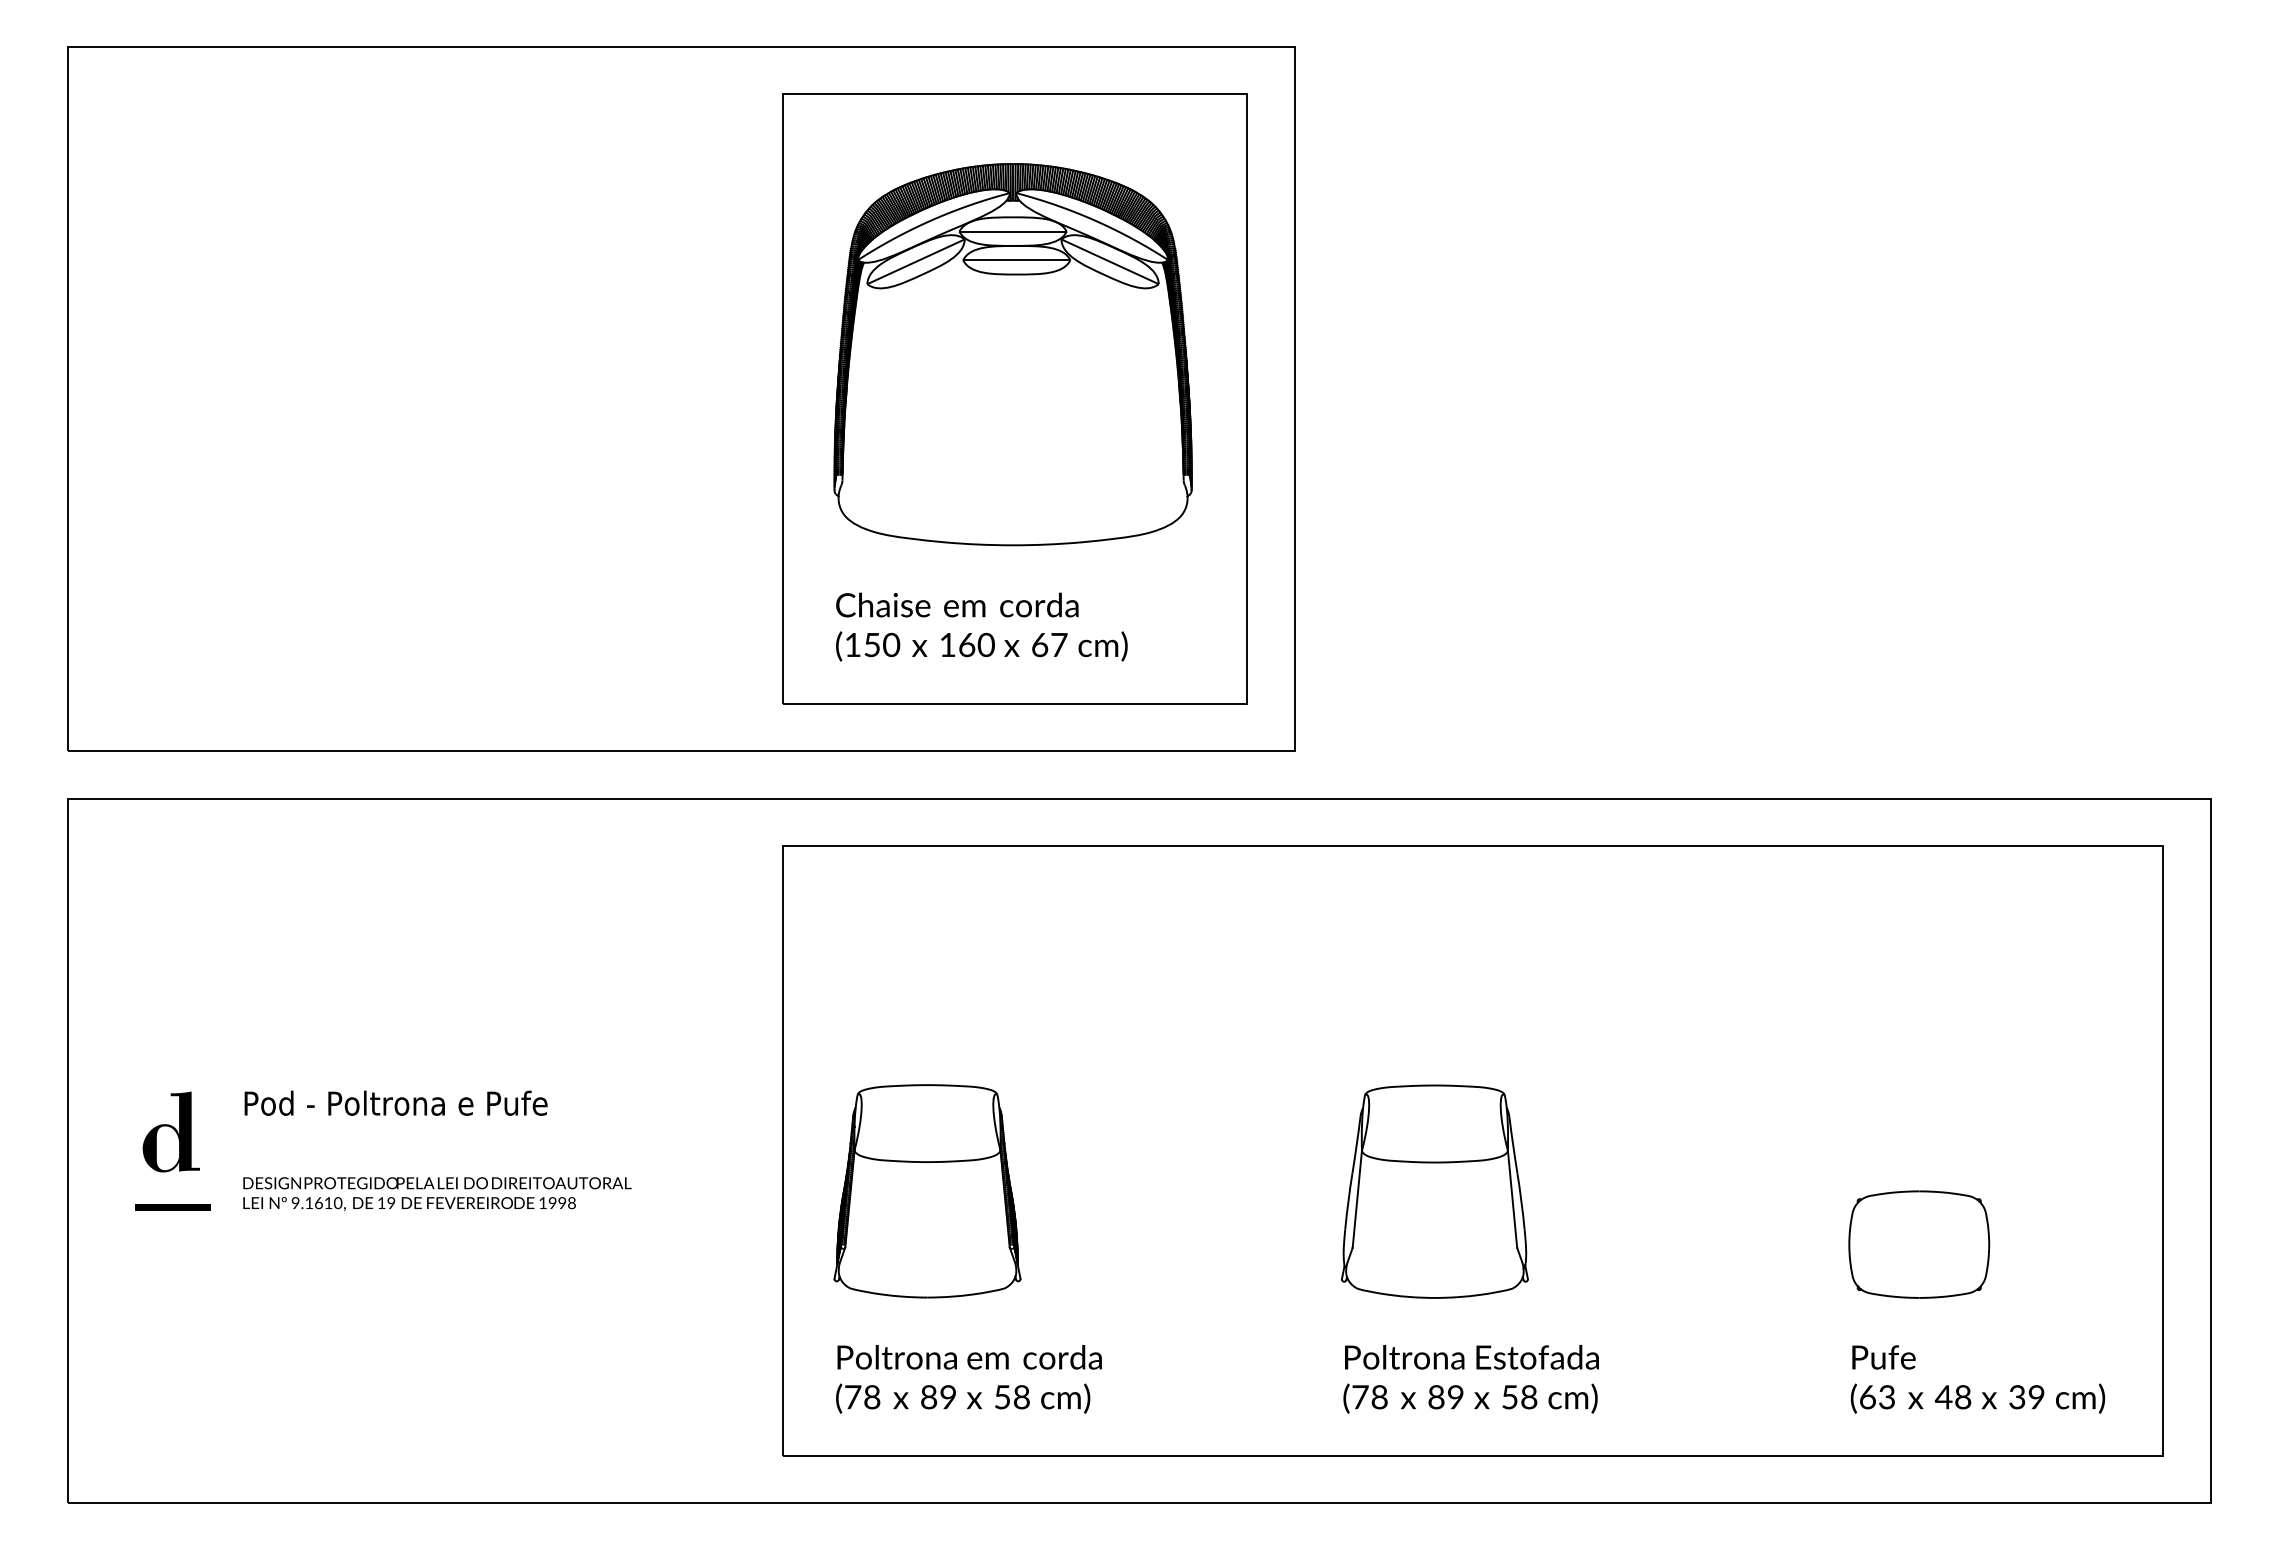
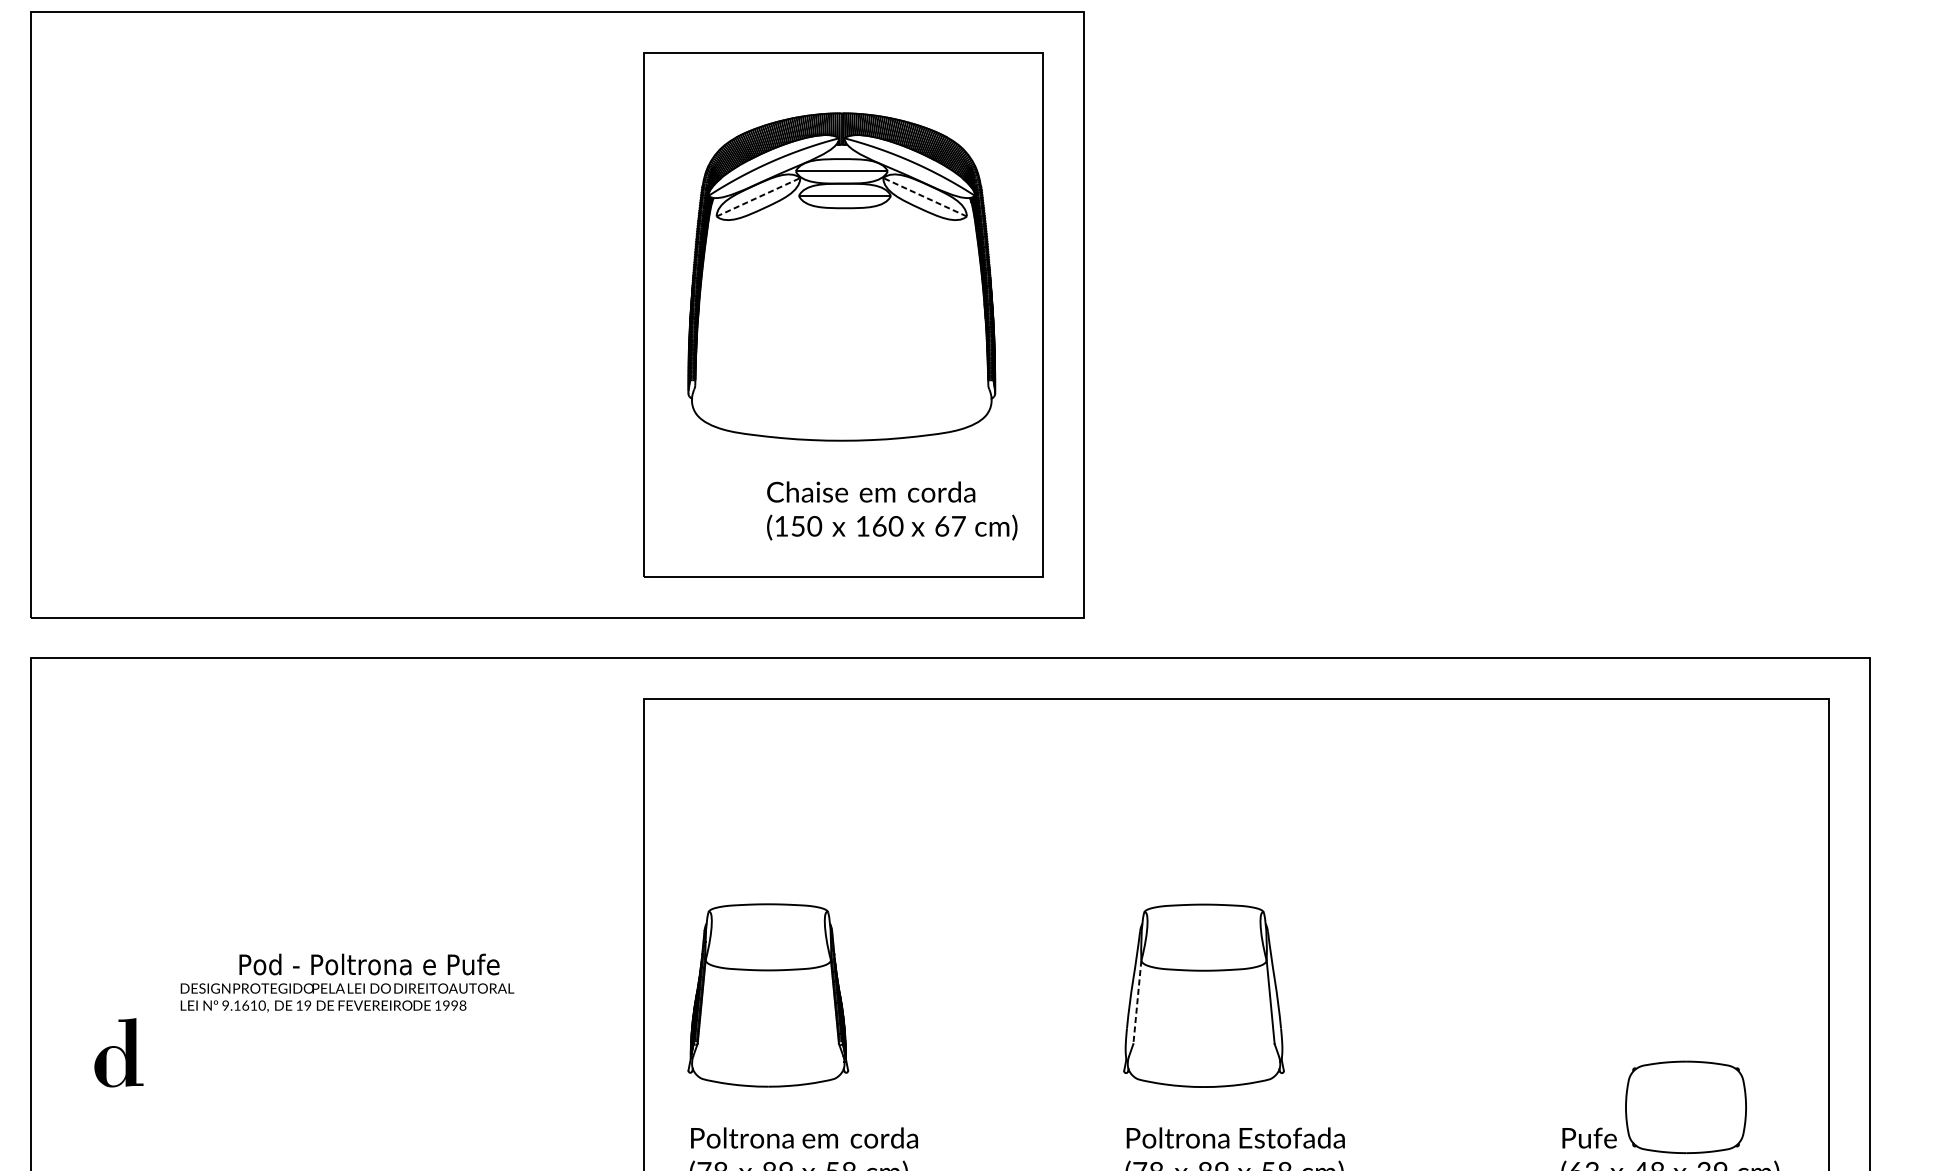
line: (916, 261) -> (758, 197), solid -> dashed
line: (1110, 261) -> (925, 197), solid -> dashed
text: (981, 626) -> (891, 510), moved
text: (395, 1102) -> (369, 963), moved
part: (170, 1131) -> (118, 1052), moved
line: (1357, 1199) -> (1137, 1002), solid -> dashed
fill: (173, 1207) -> (120, 1009), removed
part: (1919, 1244) -> (1686, 1107), moved

